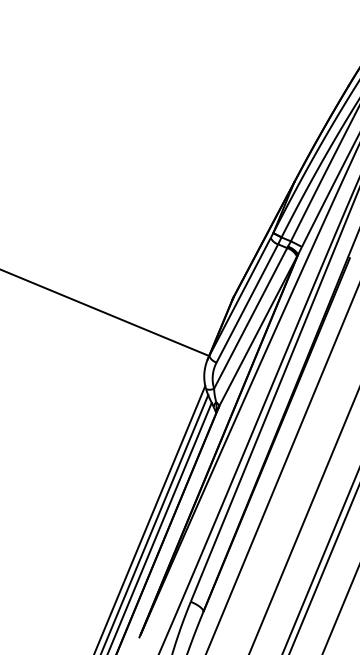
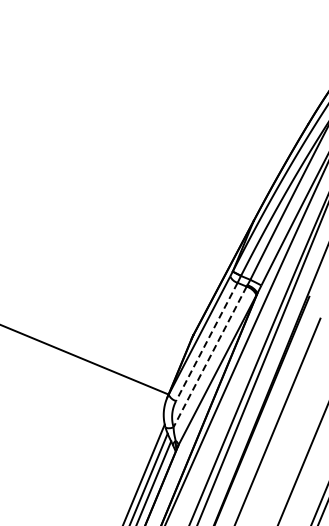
line: (247, 303) -> (206, 342), solid -> dashed
line: (250, 318) -> (209, 357), solid -> dashed

